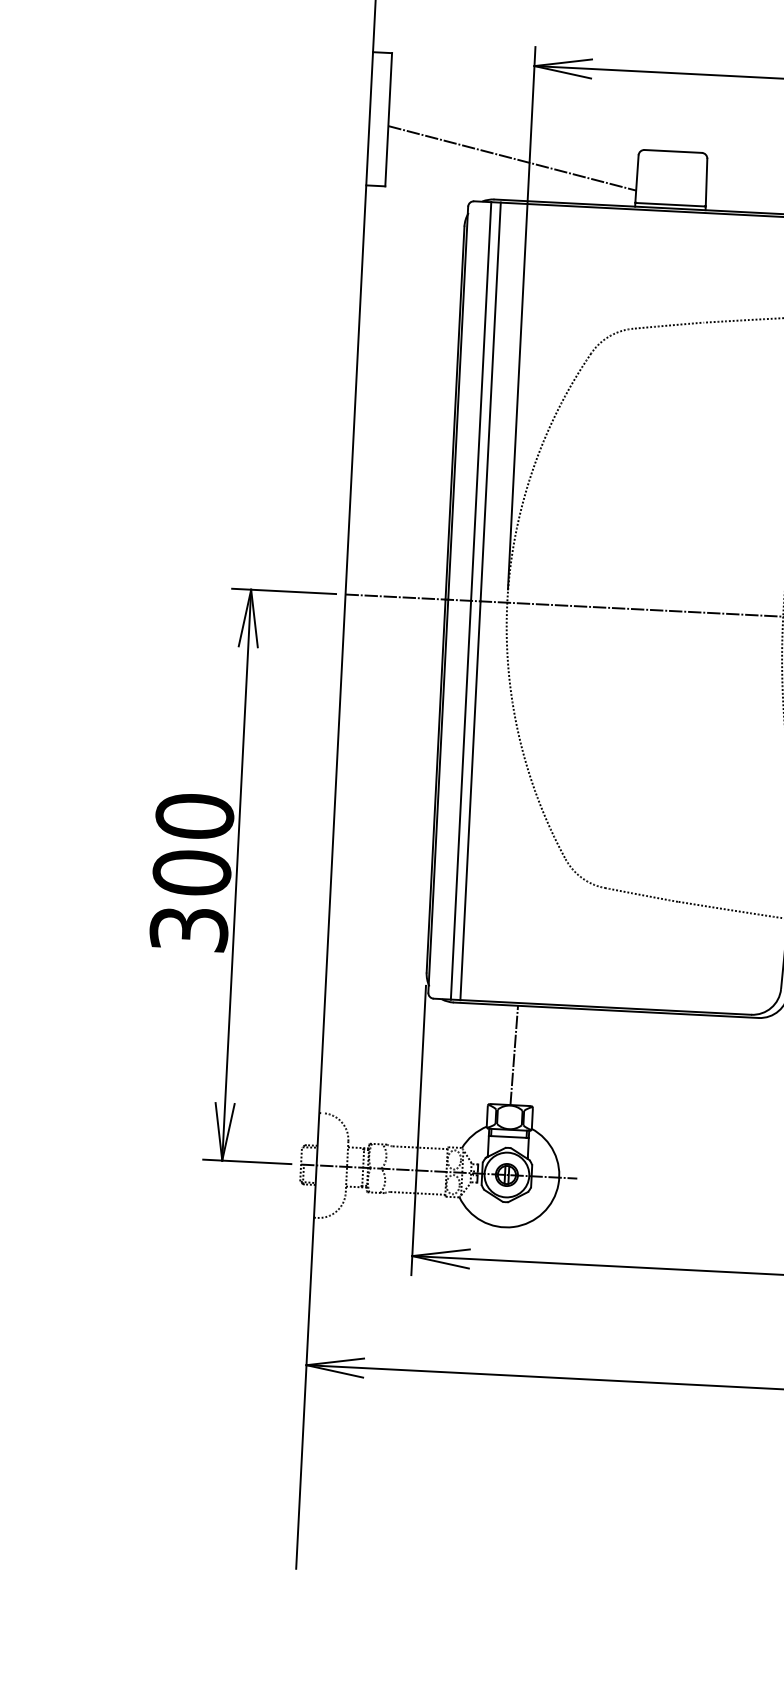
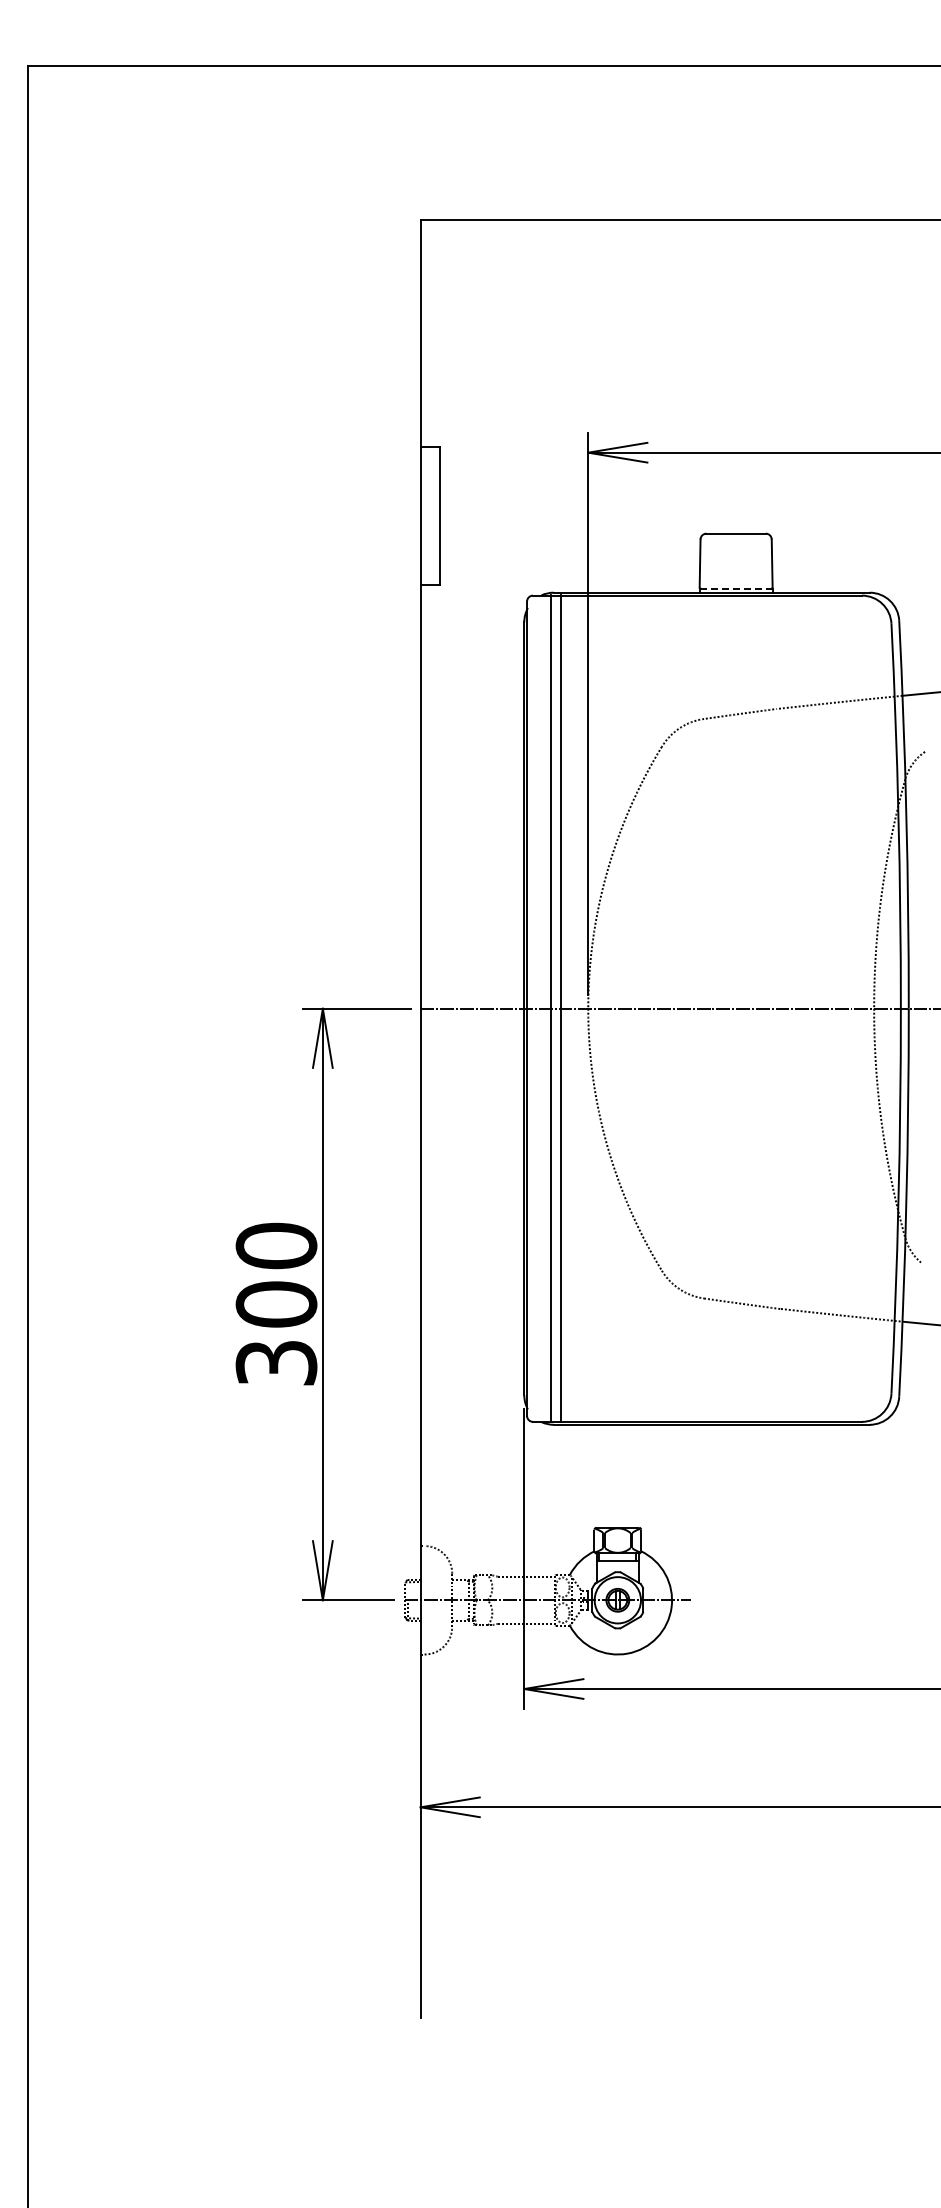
line: (511, 158) -> (569, 549), removed
line: (669, 204) -> (735, 588), solid -> dashed
line: (513, 1054) -> (618, 1475), removed

